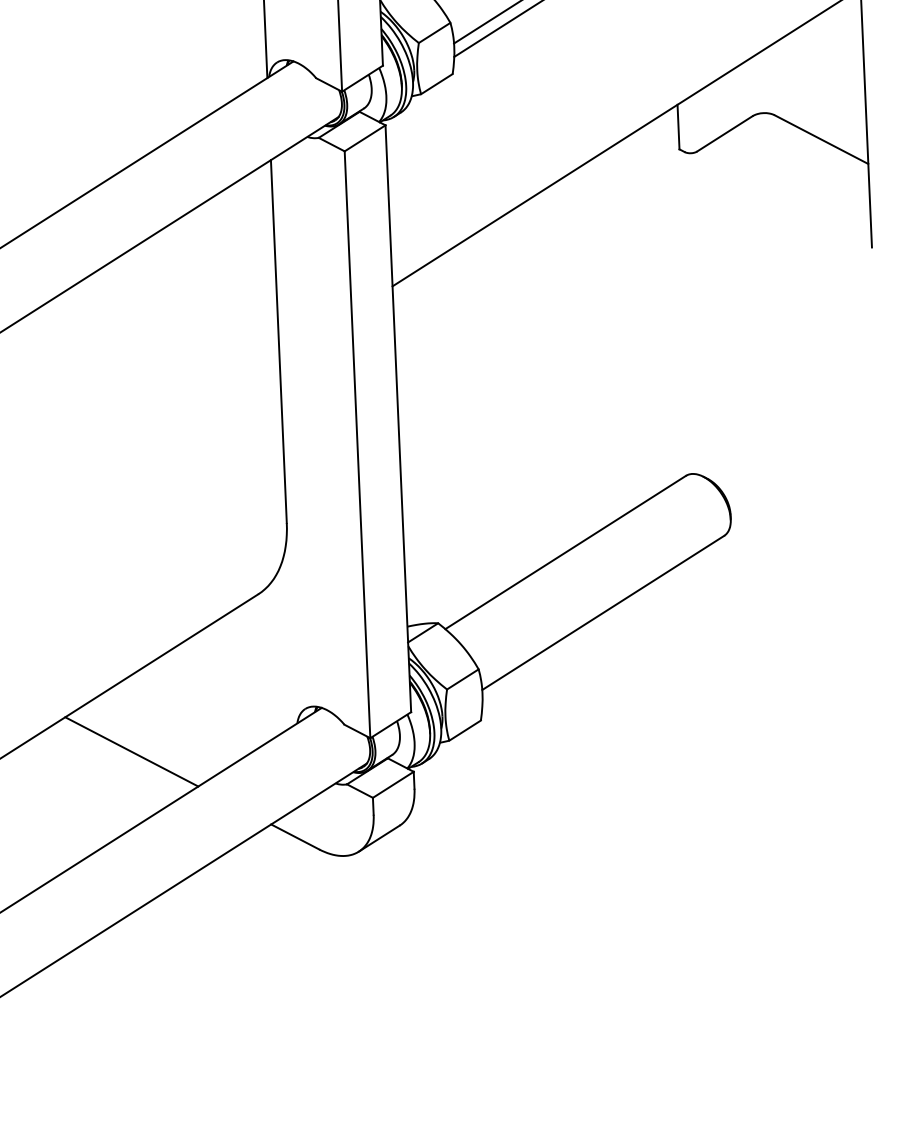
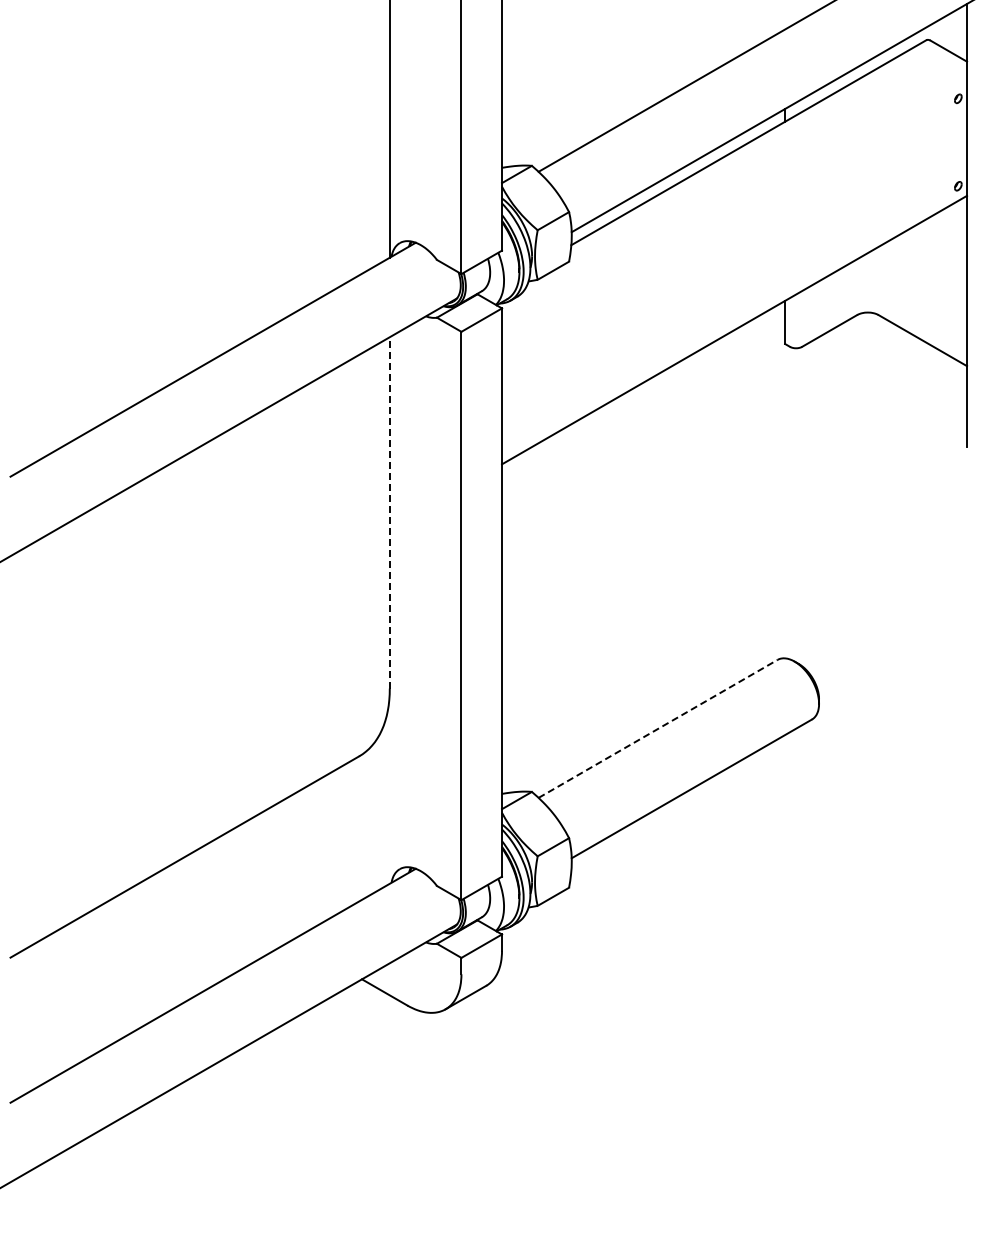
line: (278, 341) -> (389, 512), solid -> dashed
line: (566, 552) -> (658, 728), solid -> dashed
line: (131, 752) -> (230, 903), removed

